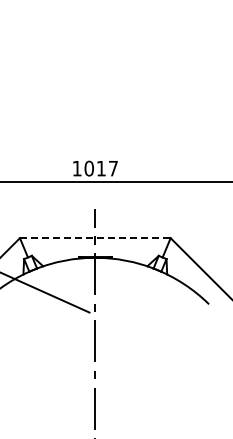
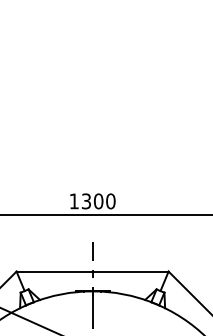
text: (101, 168) -> (98, 201), 1017 -> 1300
line: (95, 238) -> (92, 271), dashed -> solid

